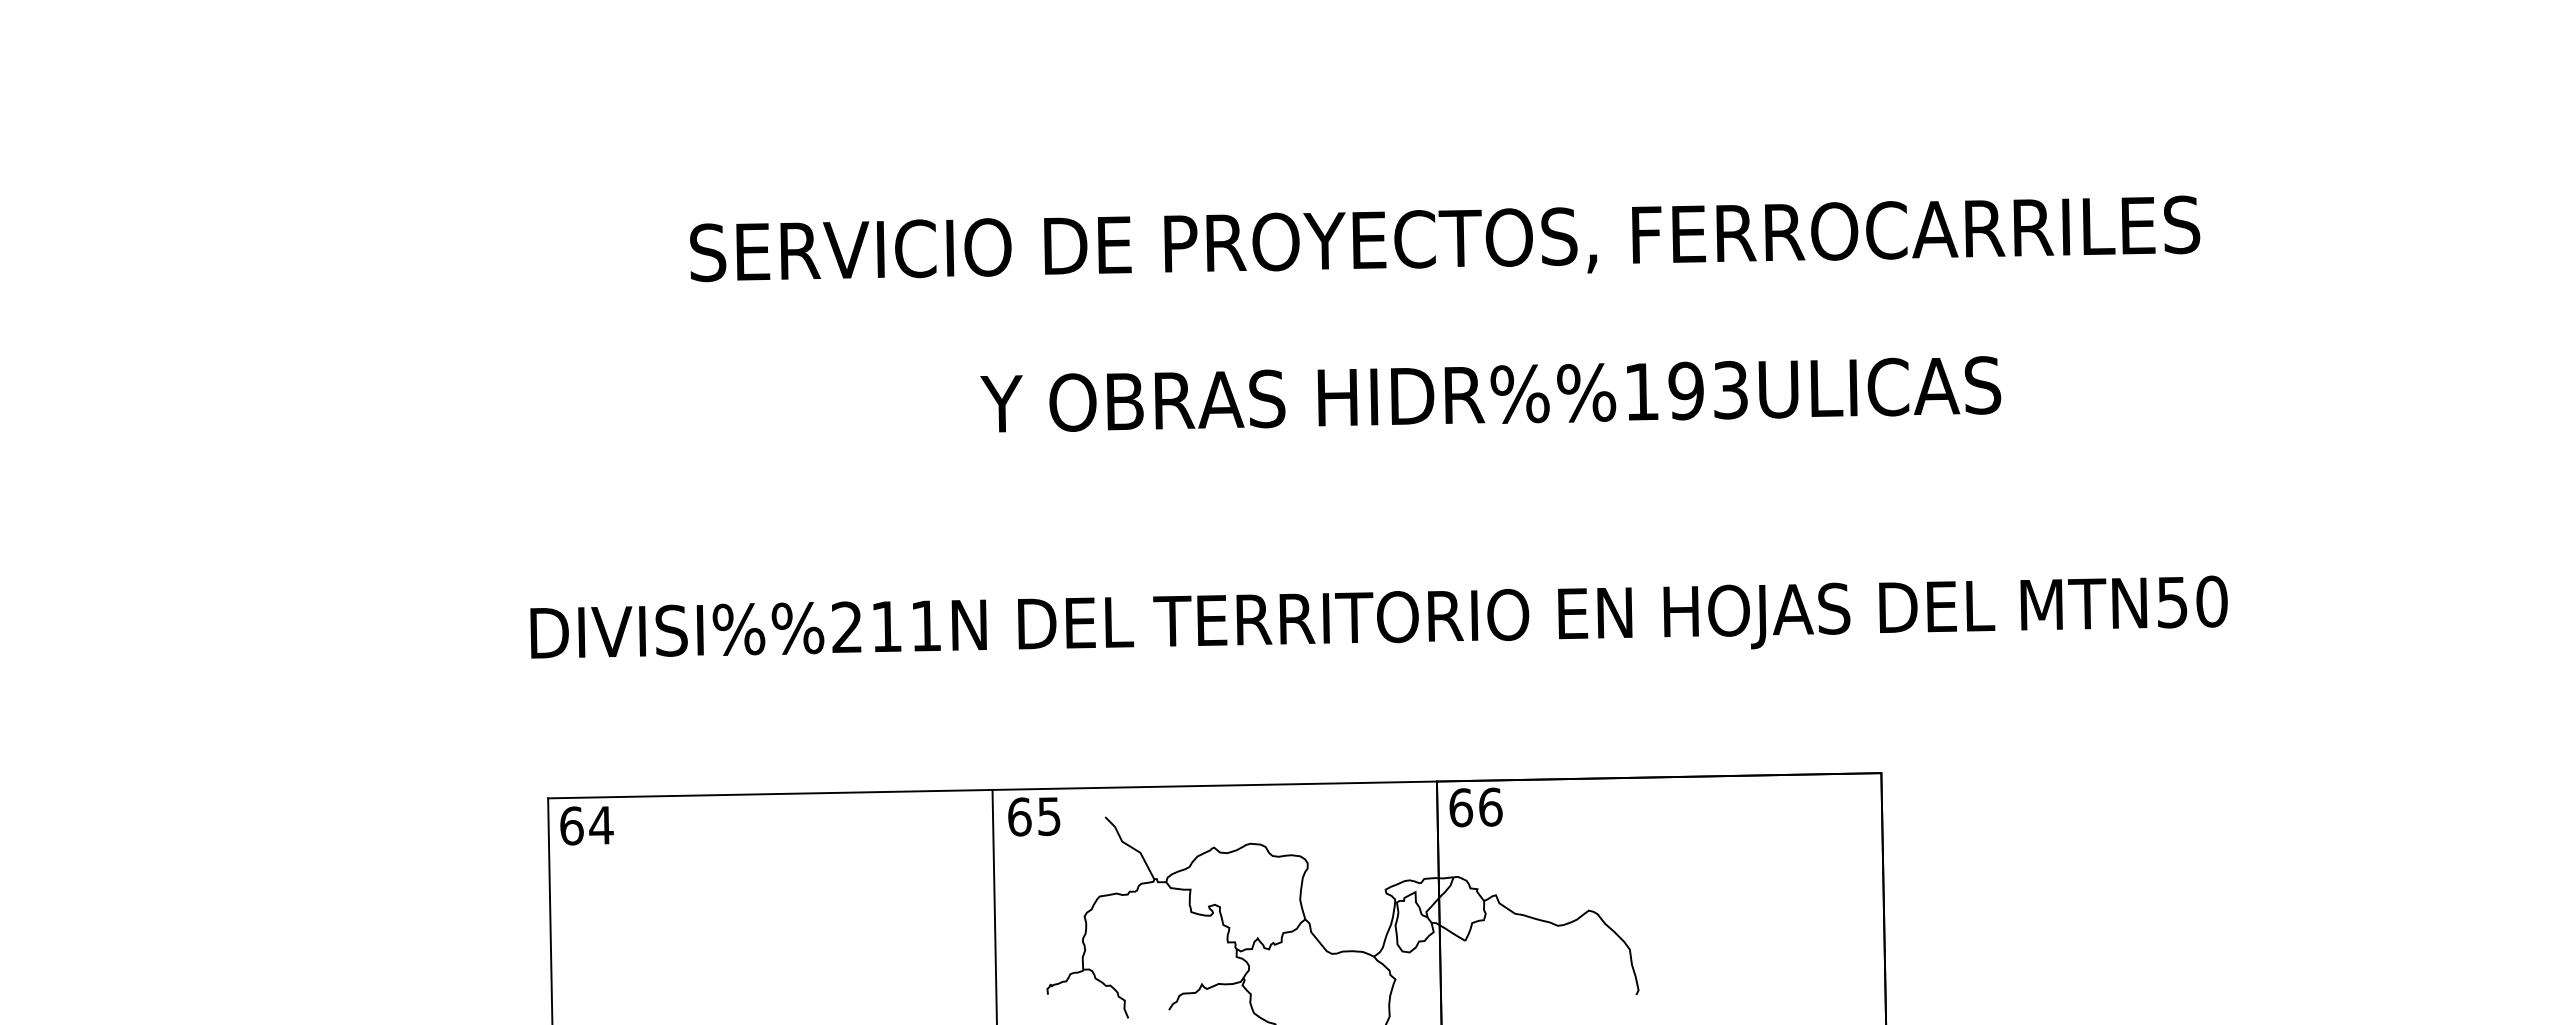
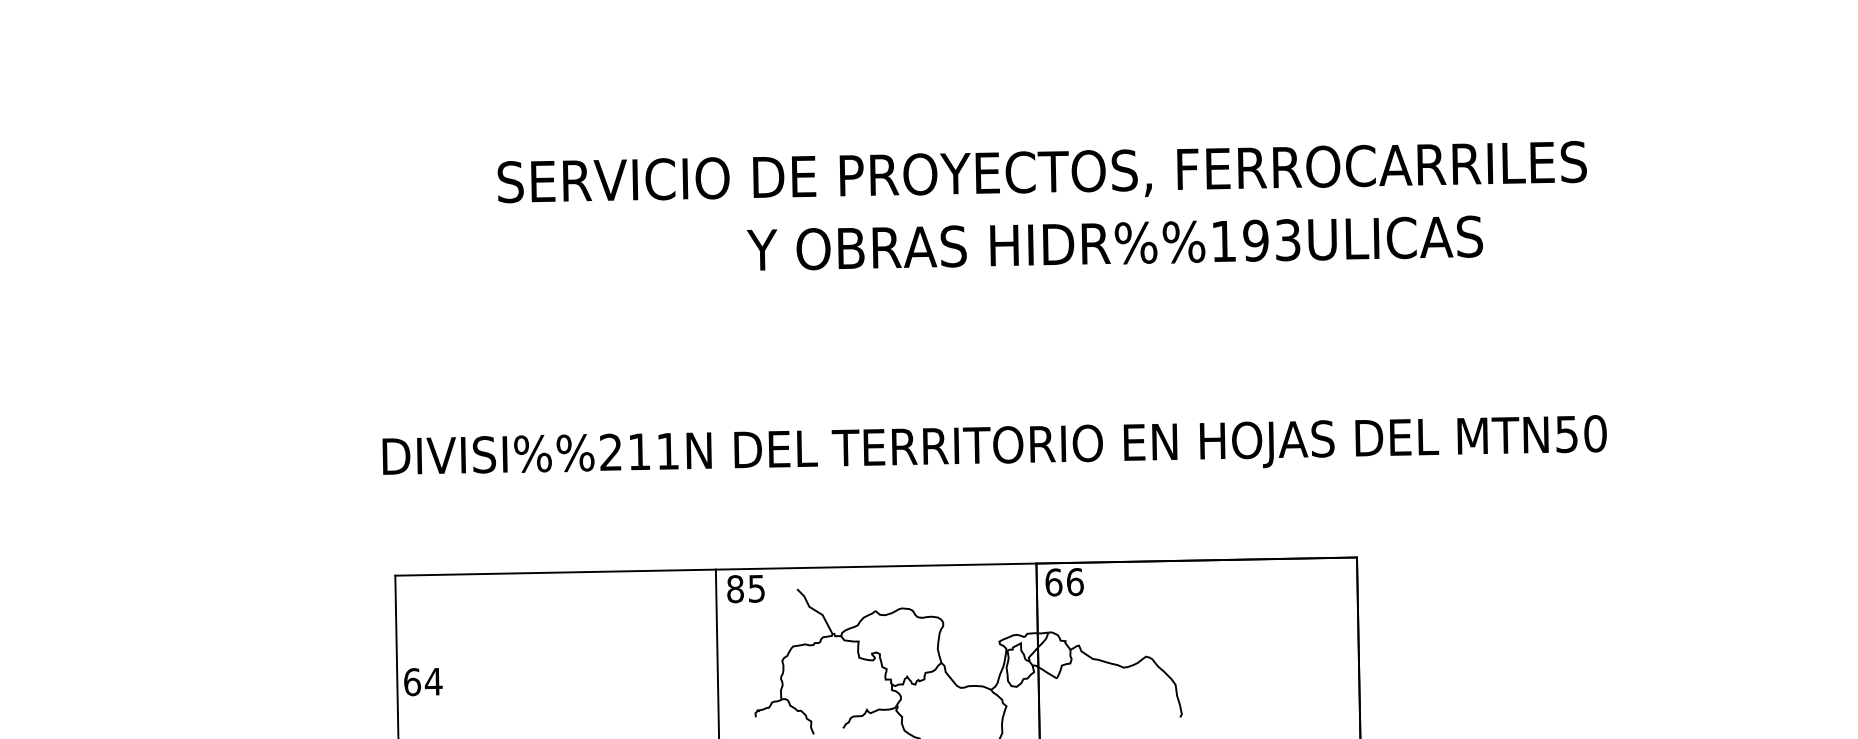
text: (1490, 394) -> (1114, 243), moved
text: (1019, 816) -> (735, 588), 65 -> 85
text: (586, 825) -> (423, 681), moved

